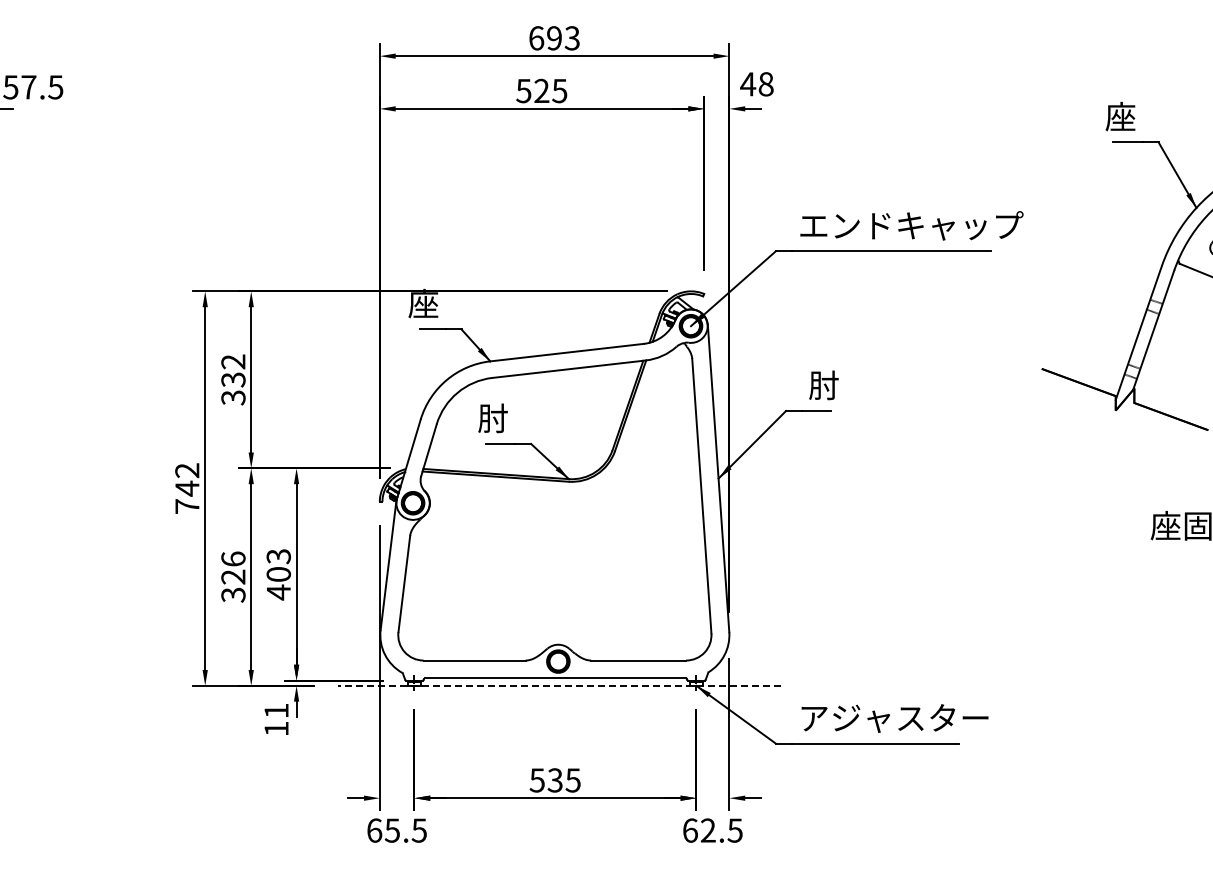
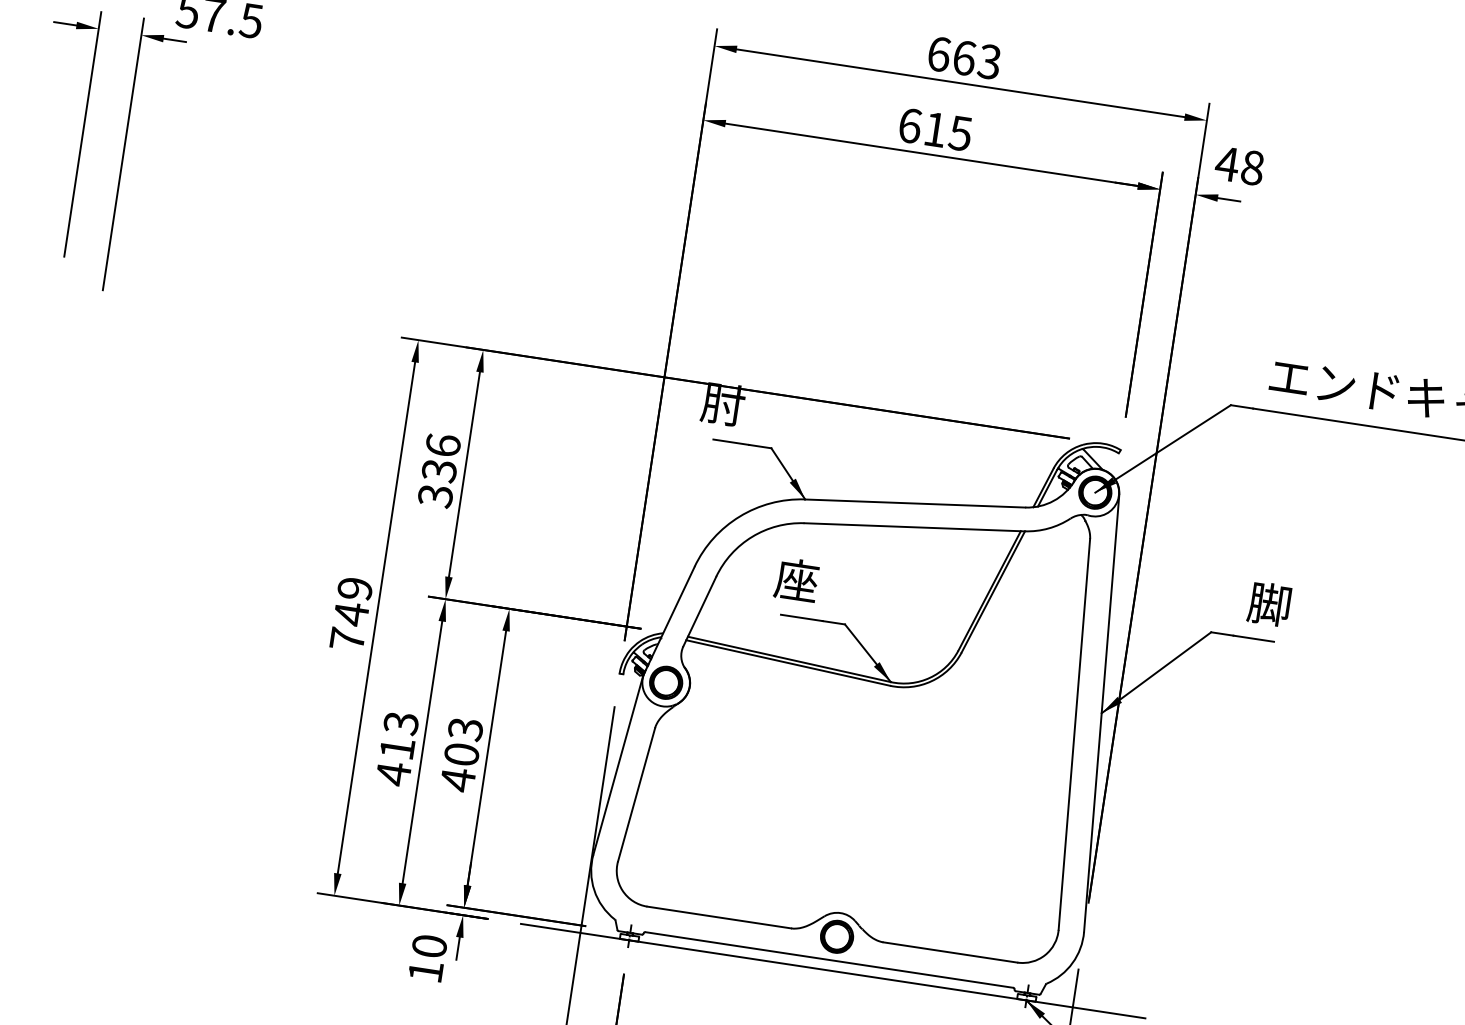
text: (554, 38) -> (964, 58), 693 -> 663
text: (532, 90) -> (922, 126), 525 -> 615
text: (423, 303) -> (723, 403), 座 -> 肘
text: (233, 361) -> (443, 444), 332 -> 336
text: (823, 385) -> (1269, 604), 肘 -> 脚
text: (492, 418) -> (796, 580), 肘 -> 座
text: (187, 470) -> (355, 588), 742 -> 749
text: (233, 577) -> (397, 749), 326 -> 413
line: (559, 685) -> (833, 970), dashed -> solid
text: (276, 710) -> (429, 945), 11 -> 10

